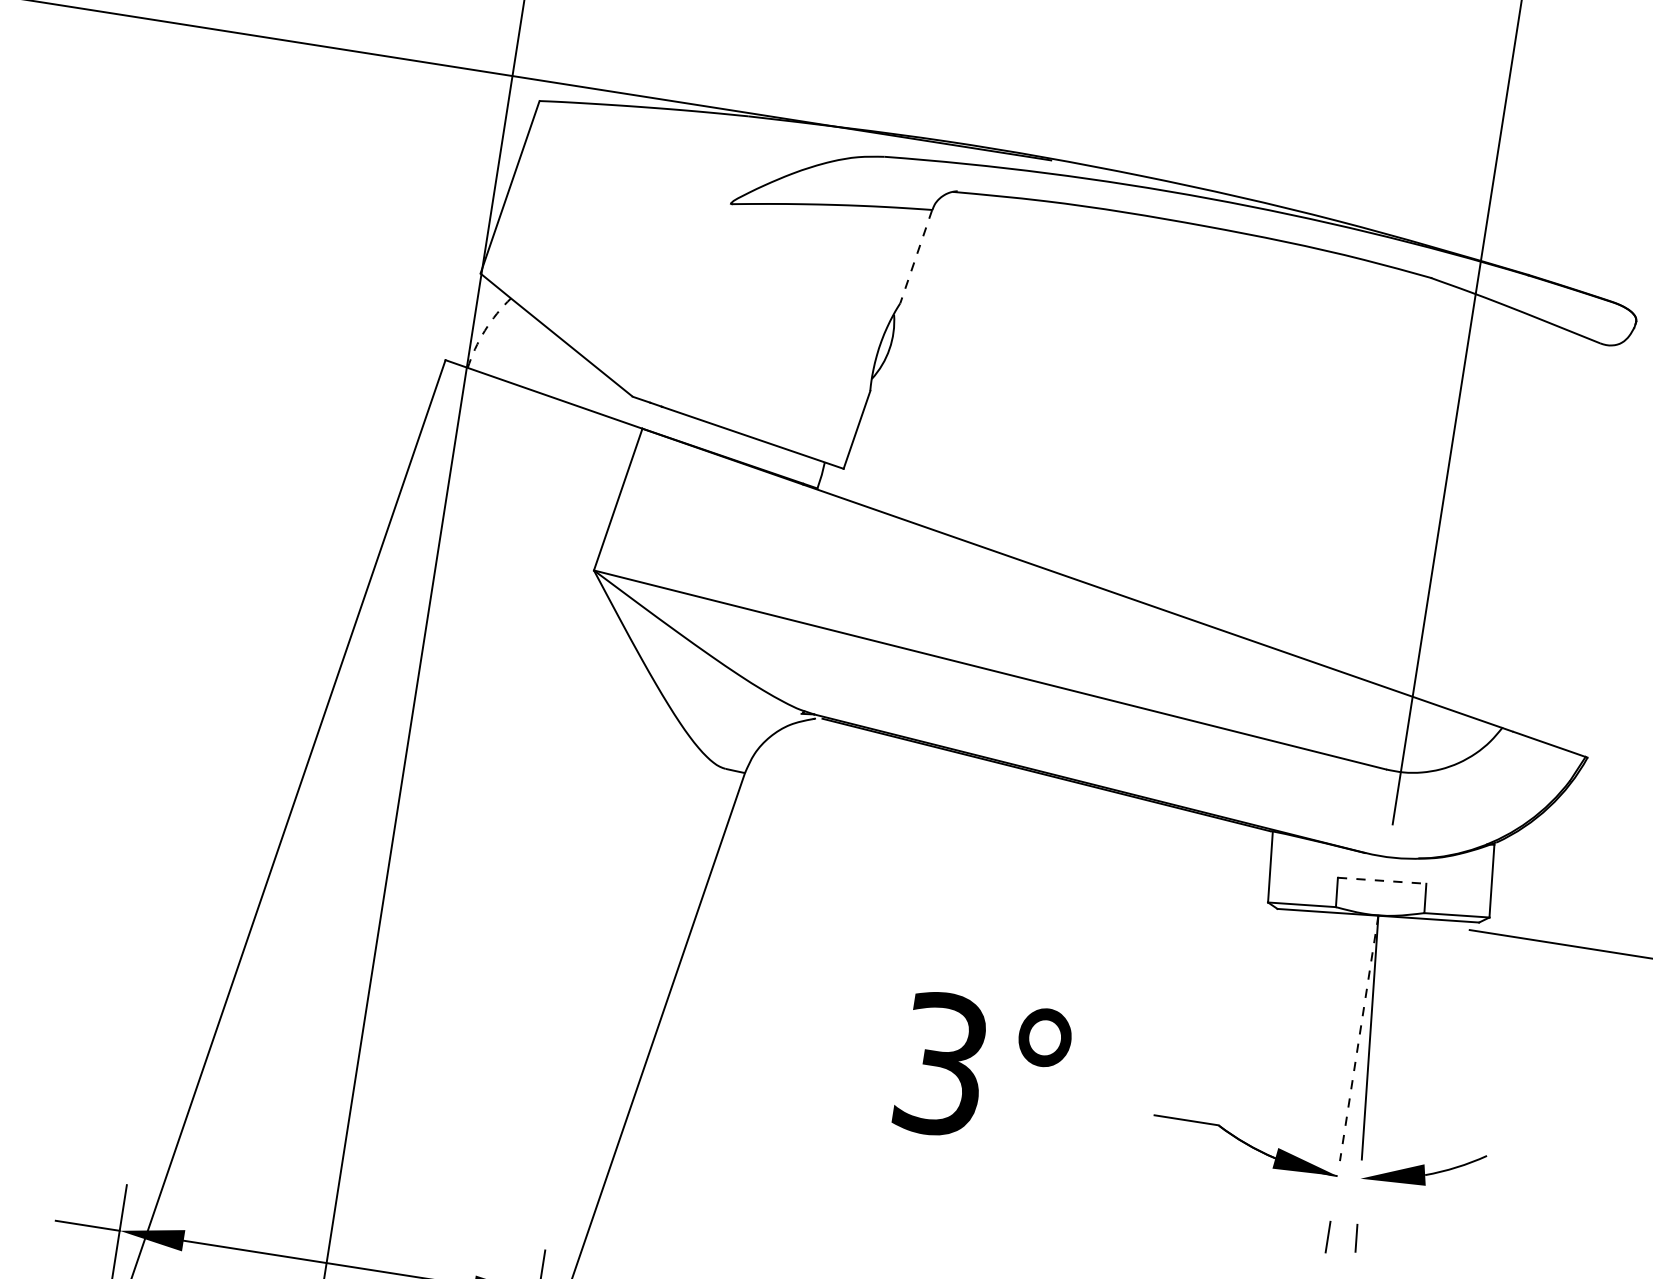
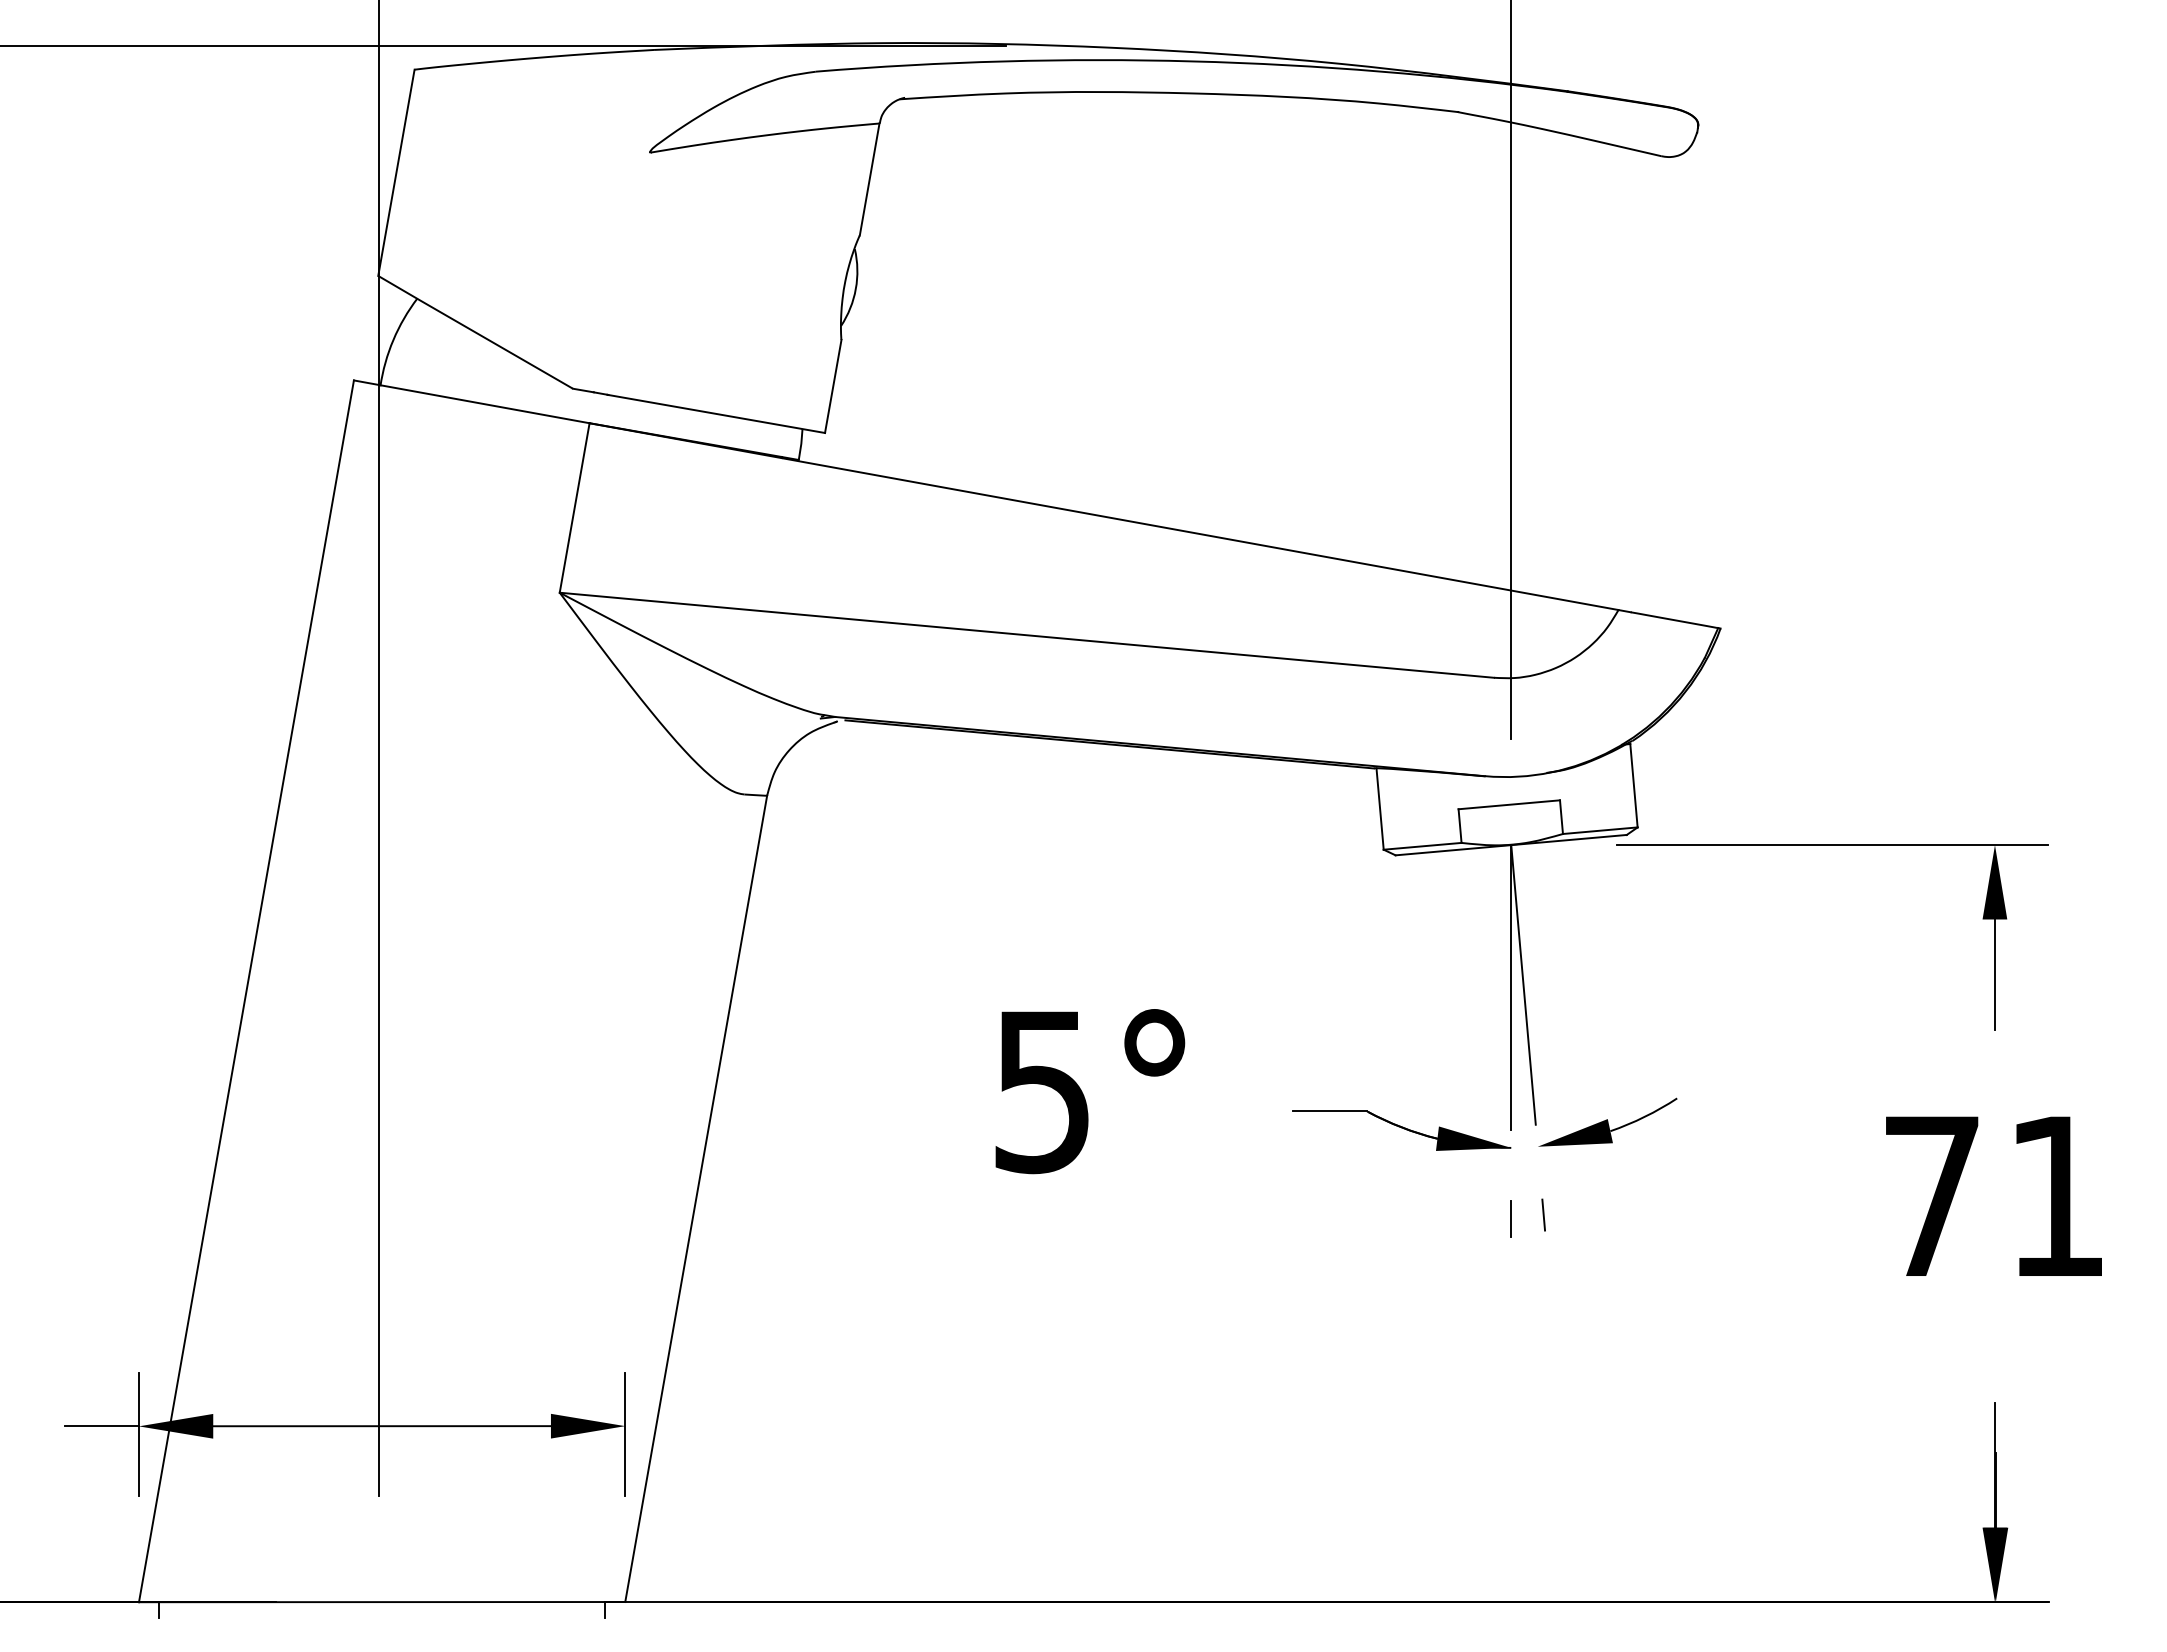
line: (916, 256) -> (869, 179), dashed -> solid
arc: (484, 331) -> (393, 340), dashed -> solid
line: (1382, 880) -> (1509, 804), dashed -> solid
line: (1359, 1038) -> (1511, 987), dashed -> solid
text: (942, 1064) -> (1042, 1091), 3° -> 5°

